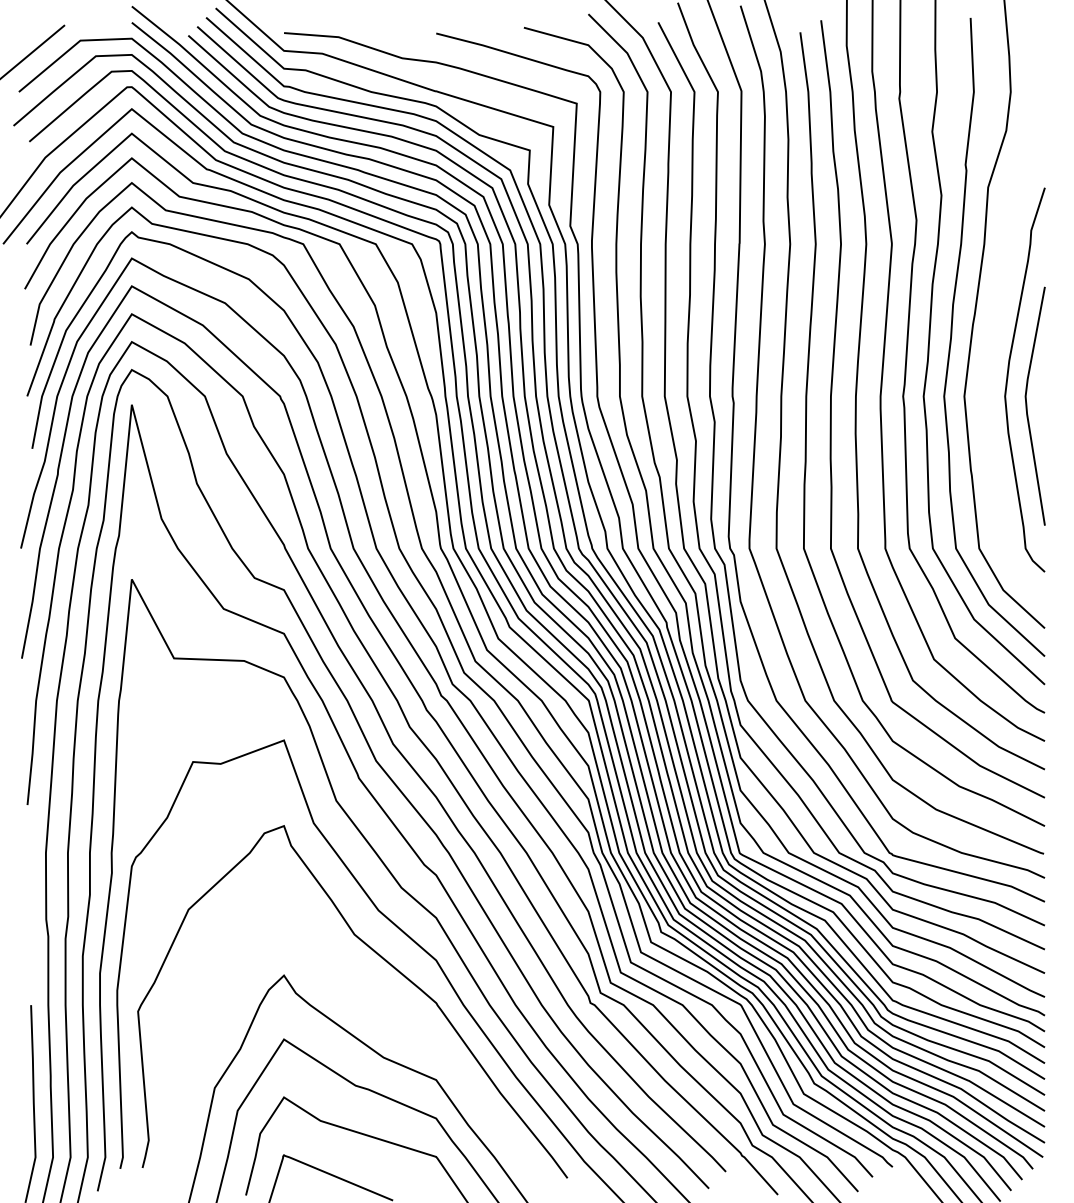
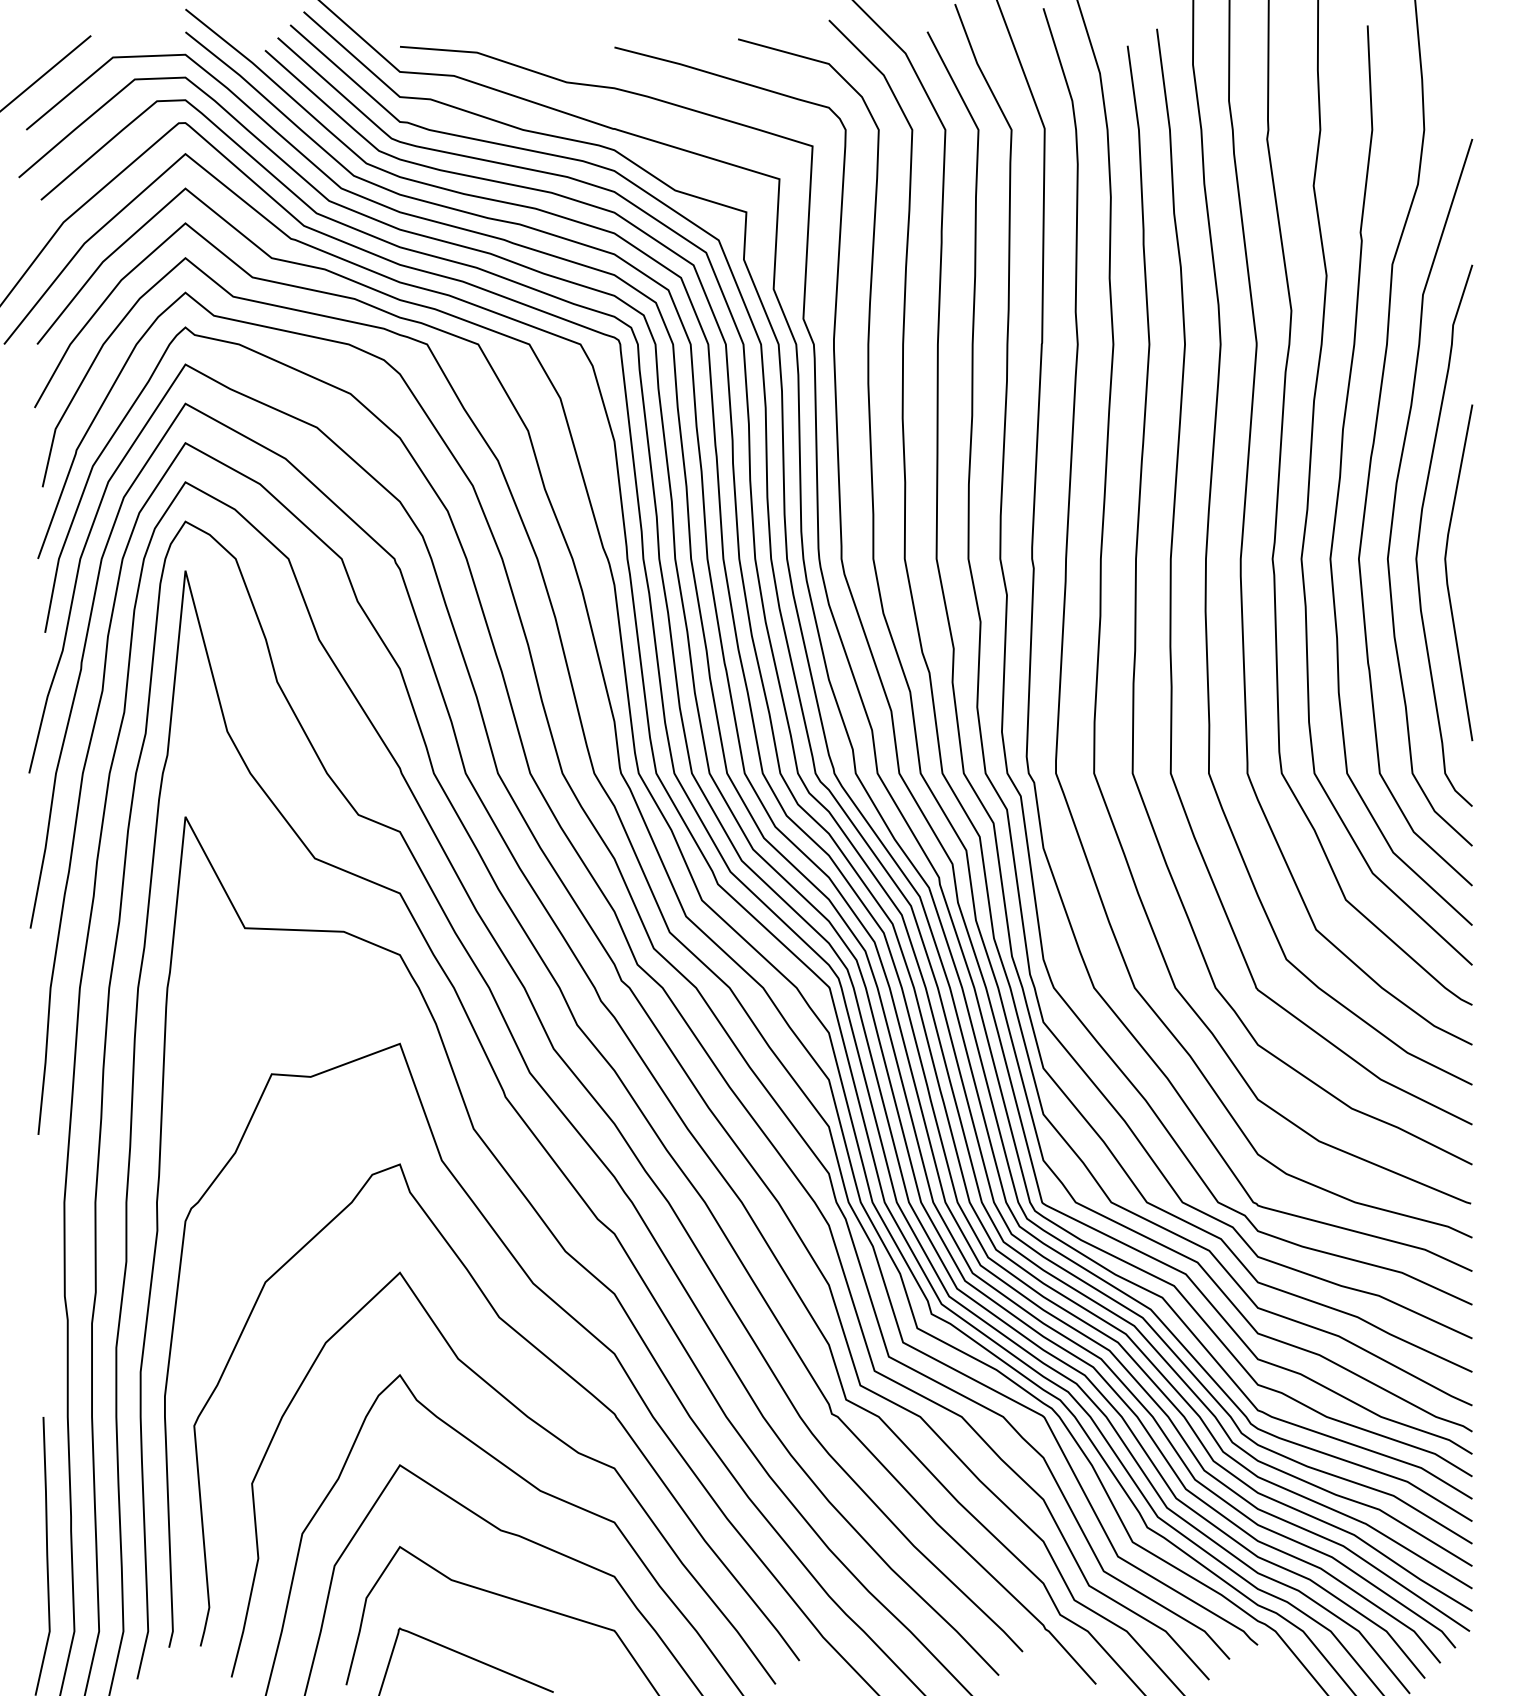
curve: (991, 345) -> (1397, 486), added
curve: (383, 1012) -> (540, 1427), added

